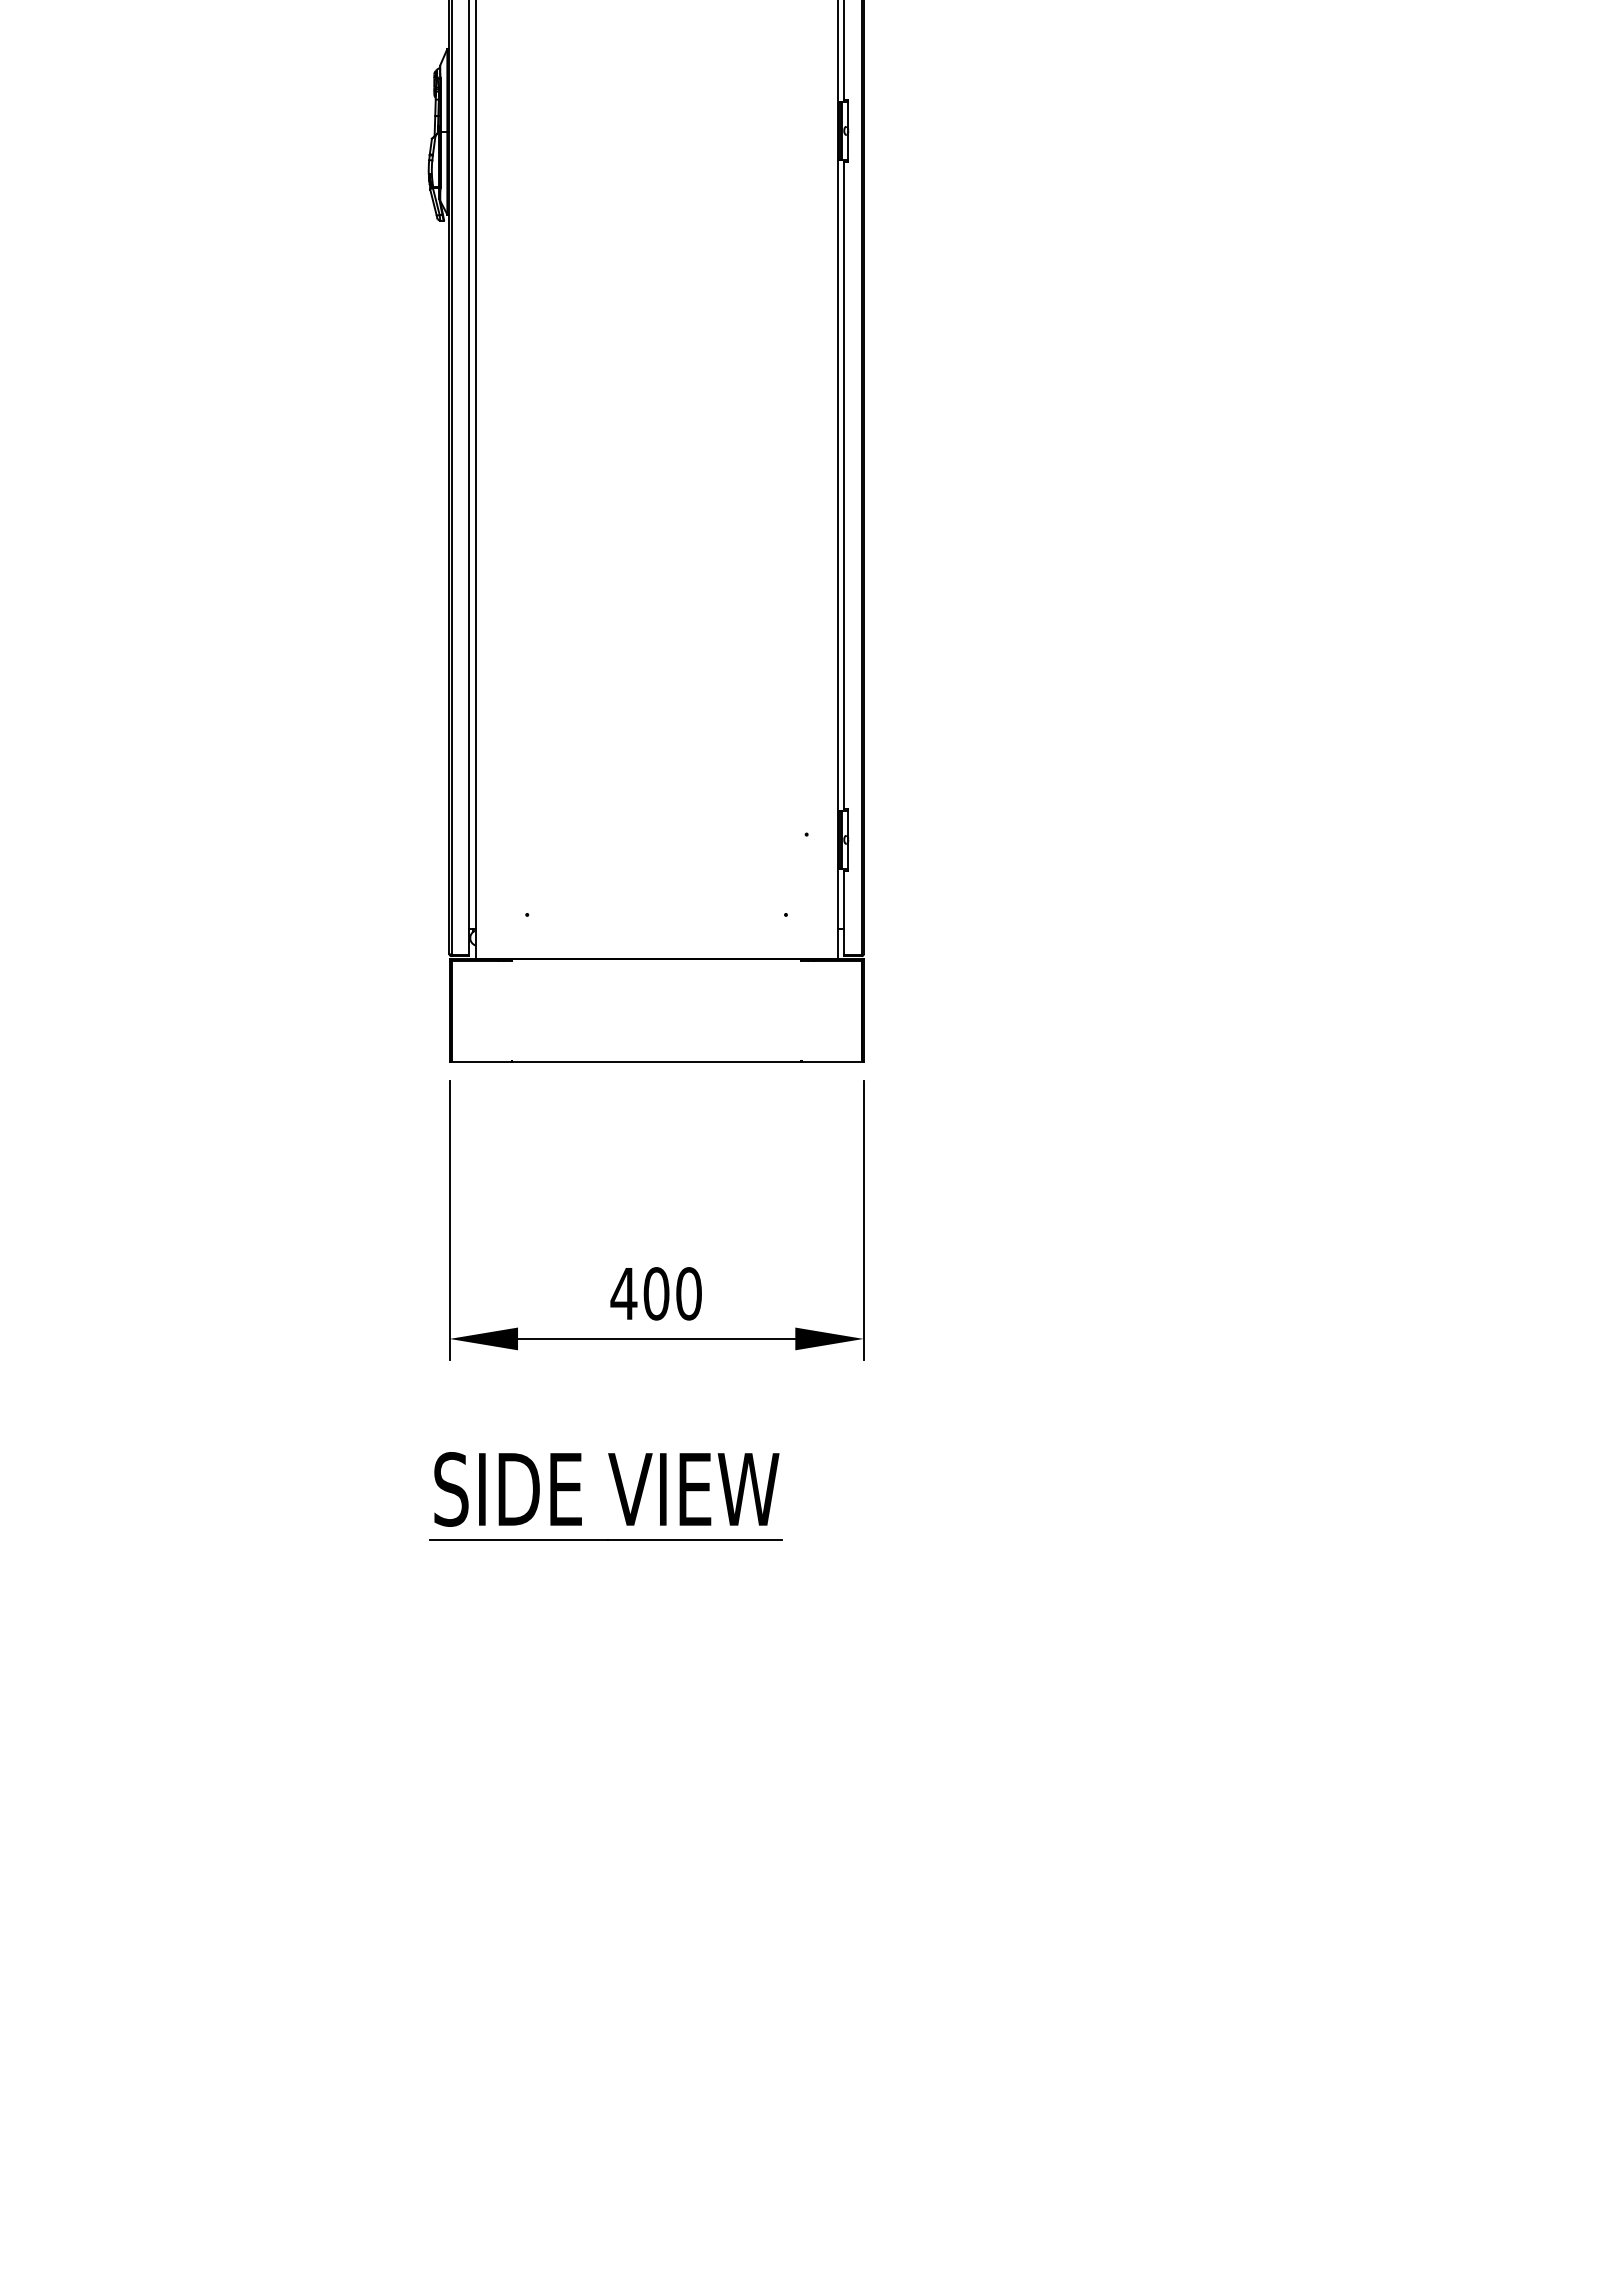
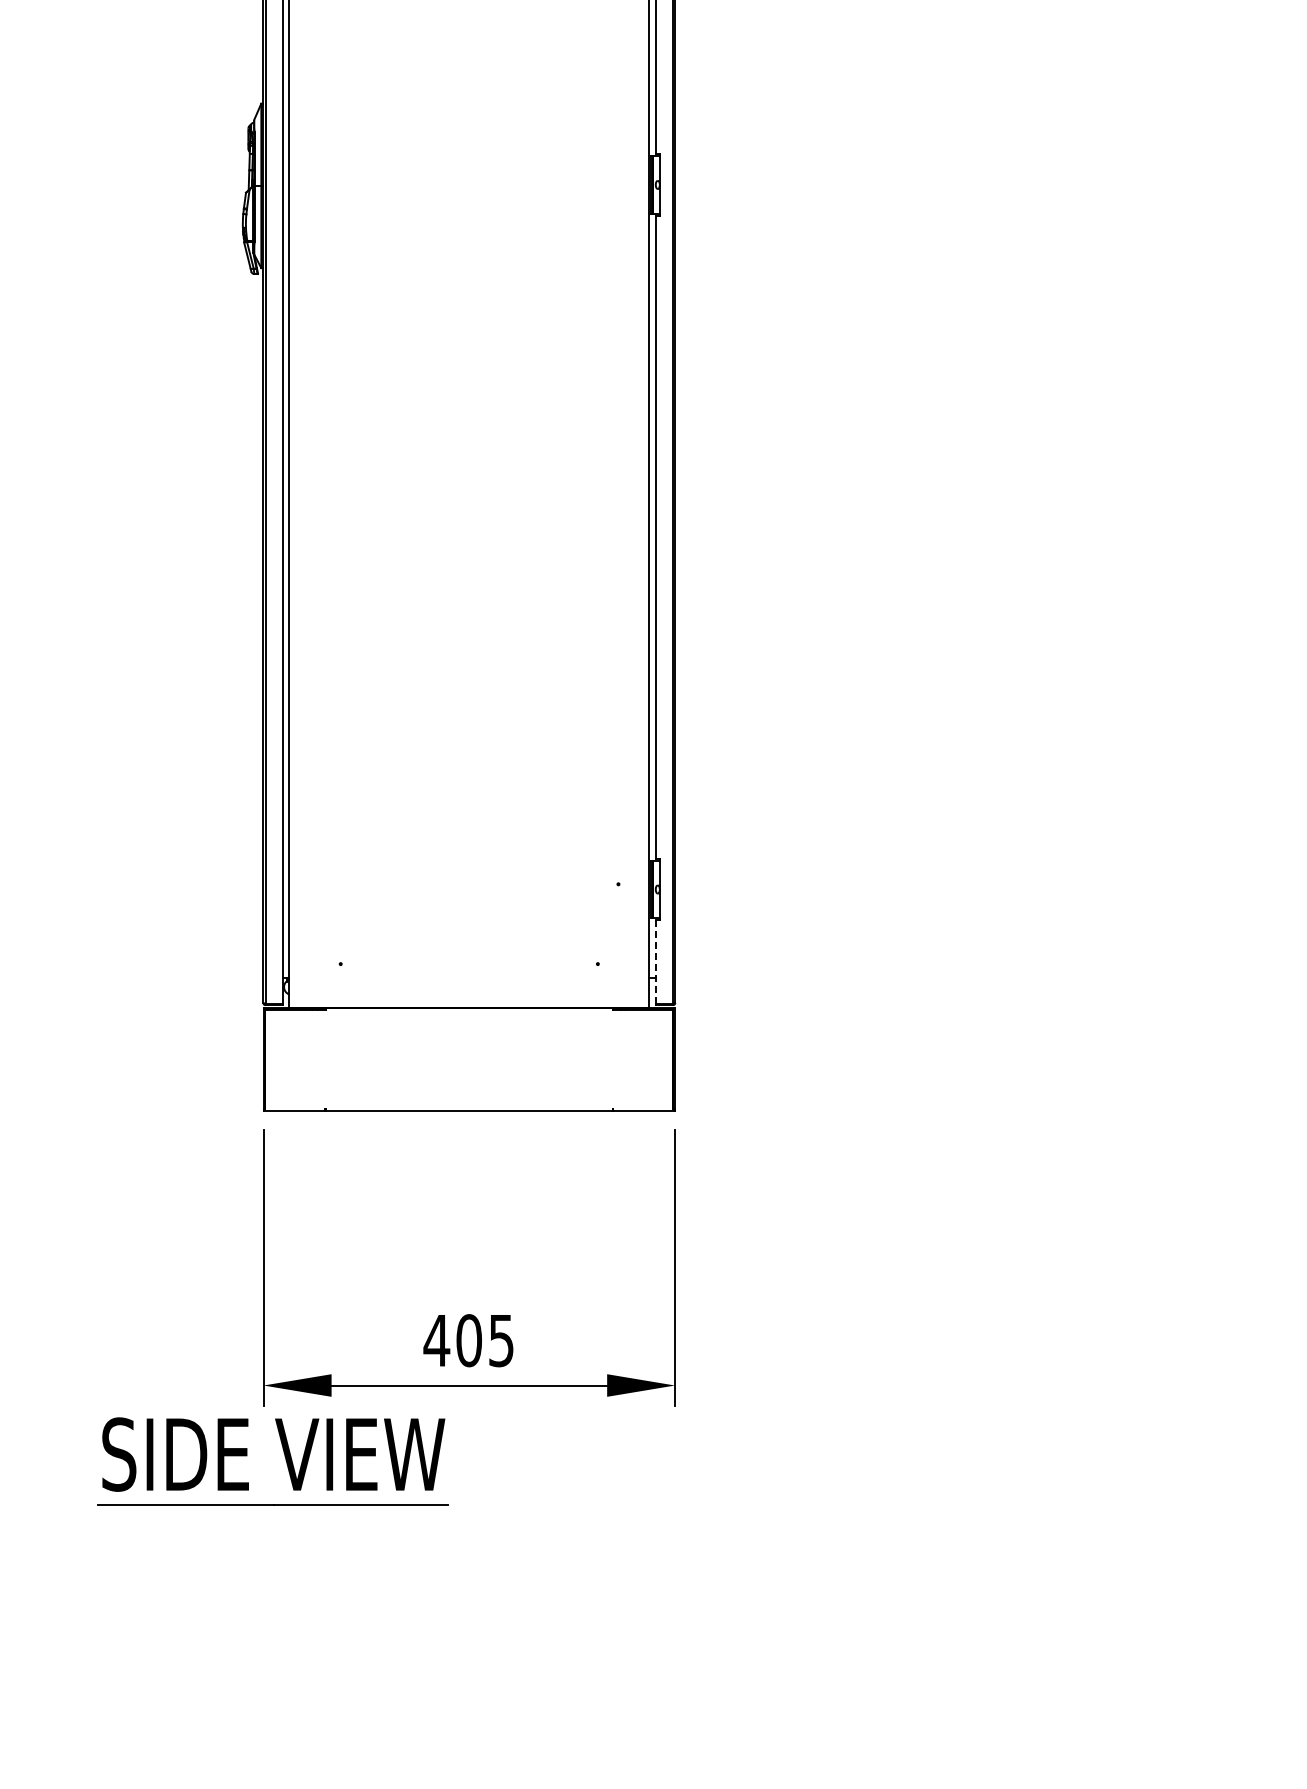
line: (844, 912) -> (656, 961), solid -> dashed
text: (688, 1293) -> (500, 1340), 400 -> 405
part: (618, 1494) -> (285, 1459), moved

